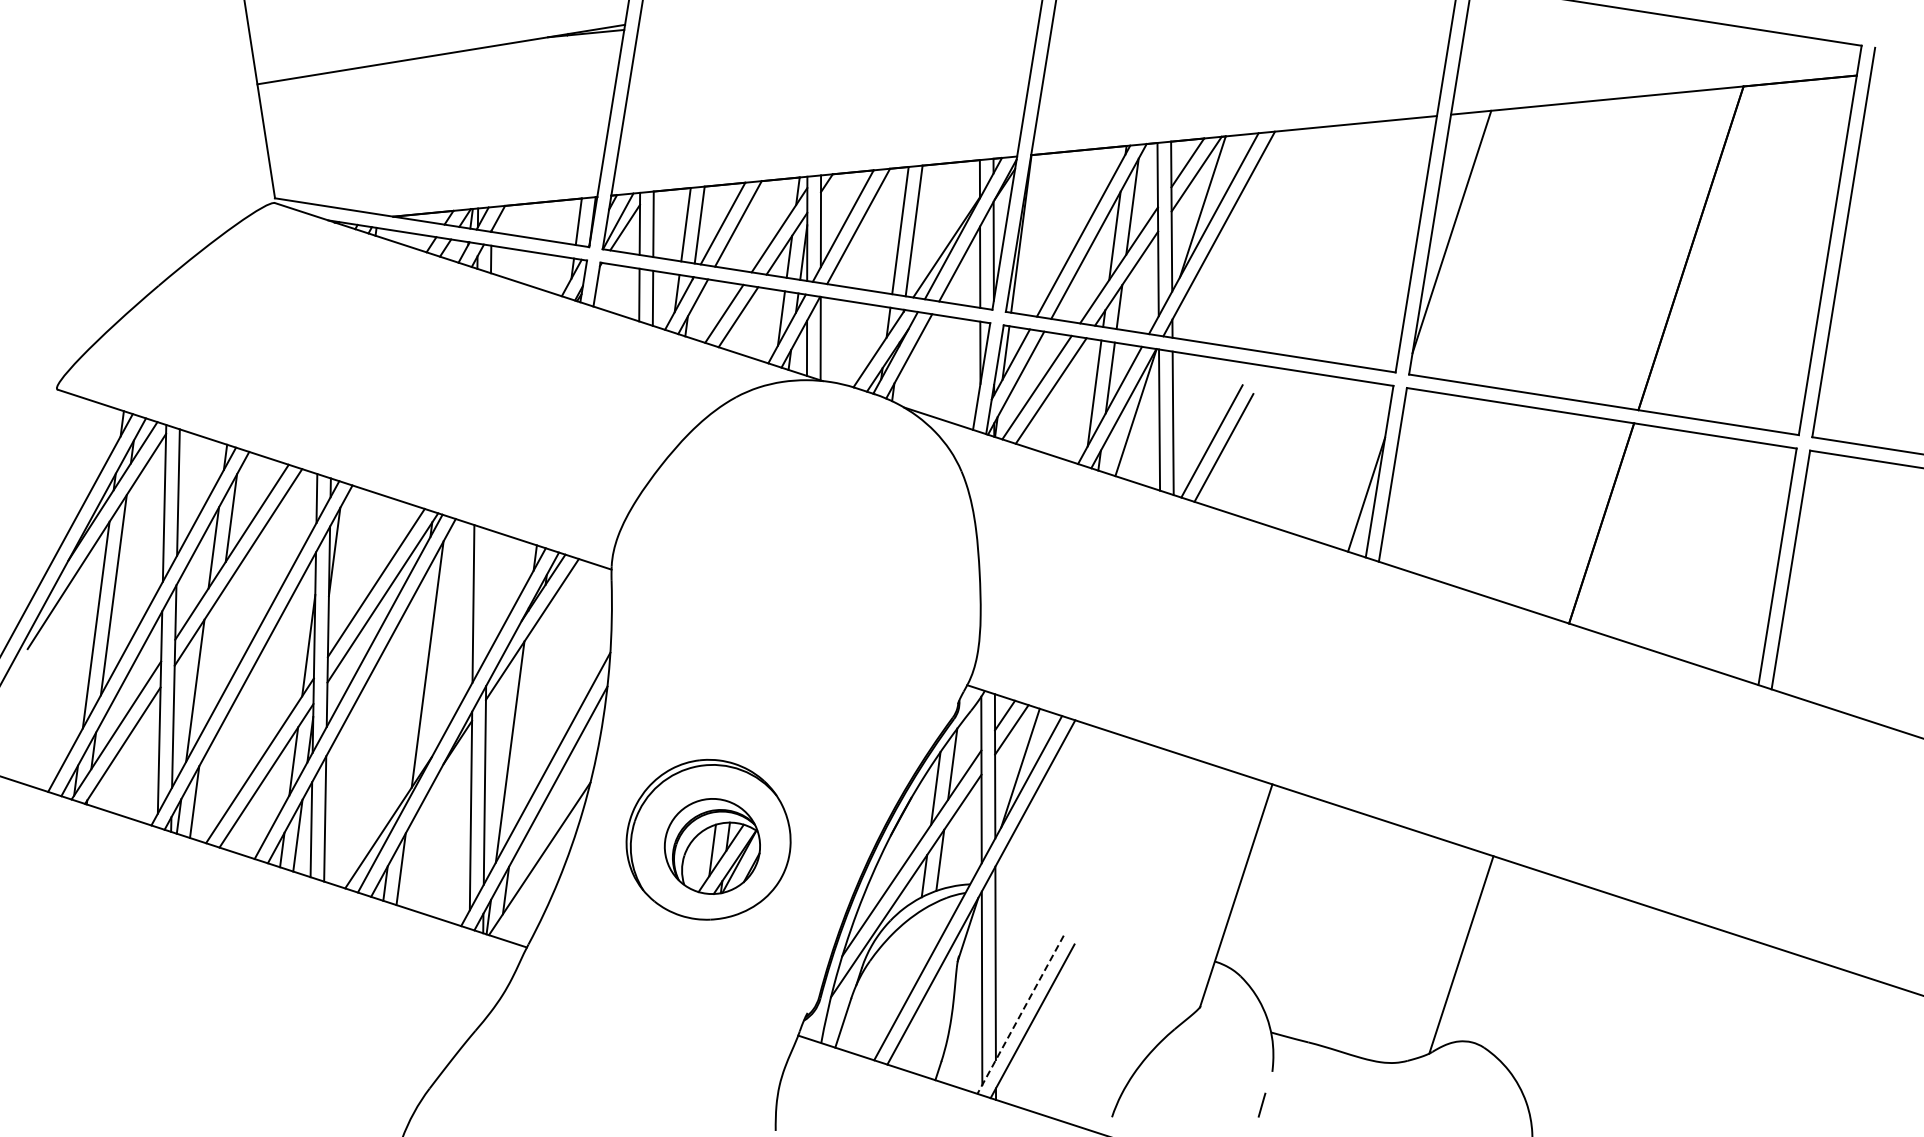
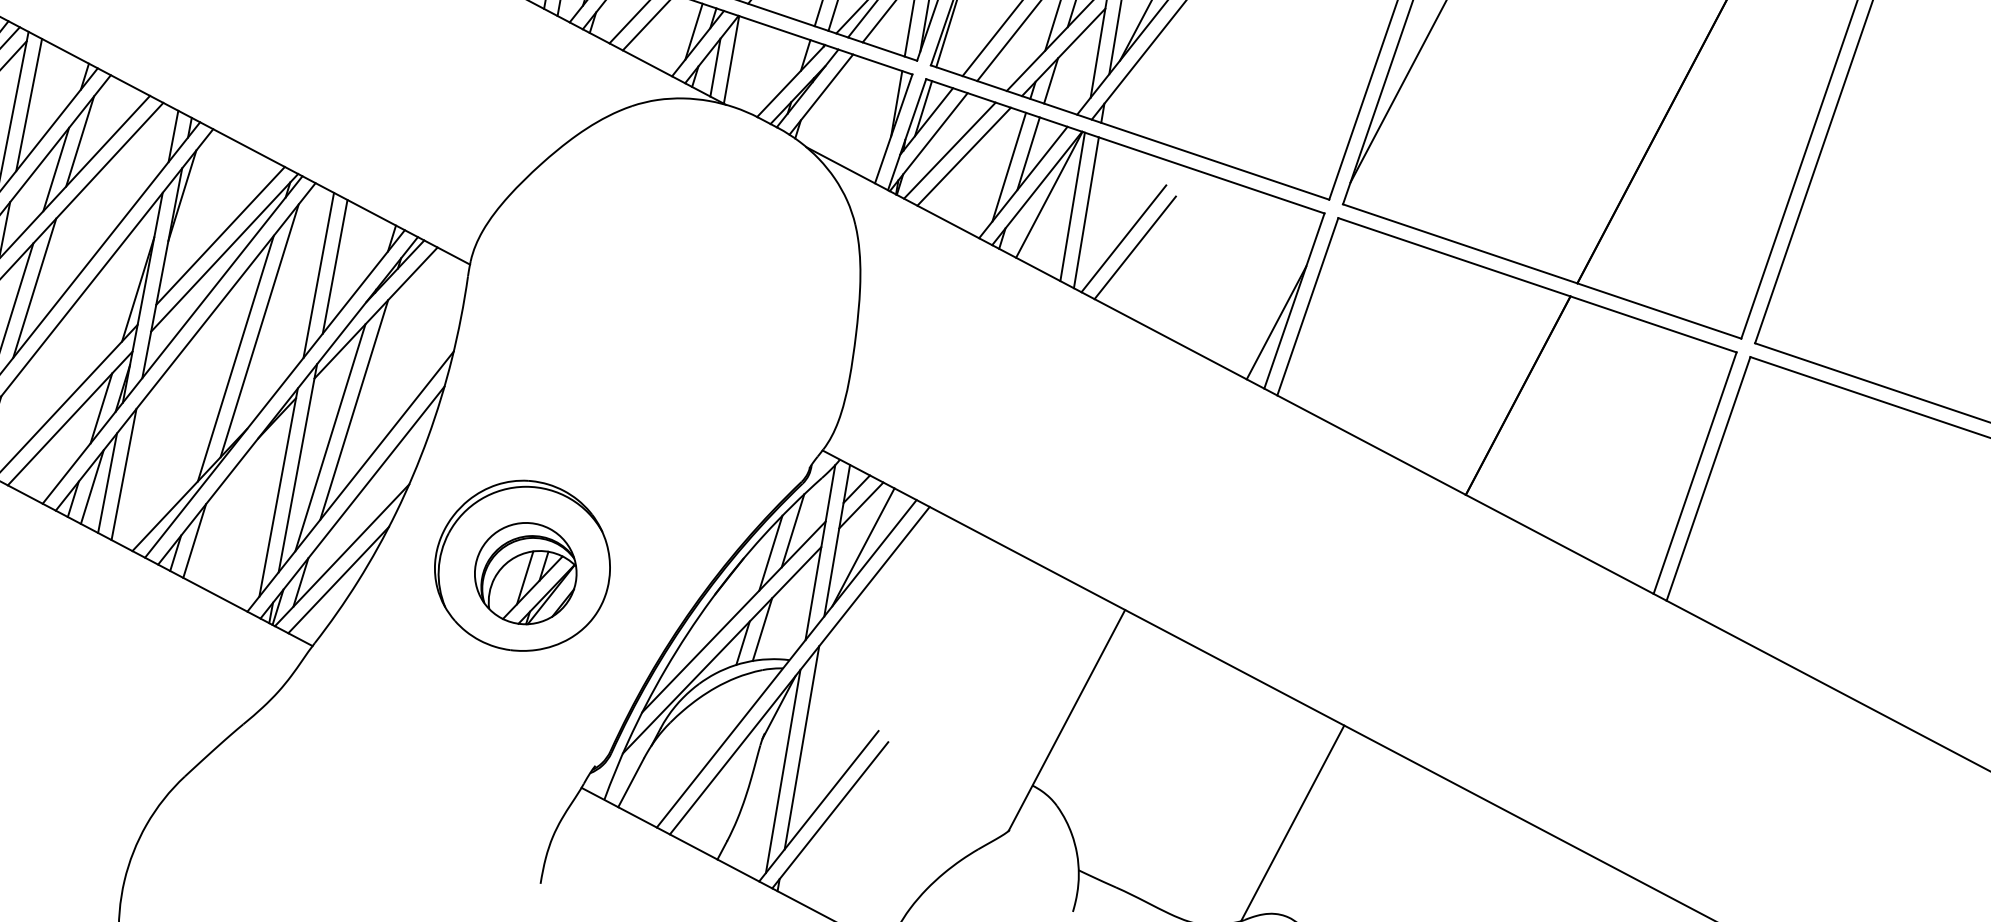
line: (486, 593) -> (334, 266), added
line: (212, 660) -> (34, 287), added
line: (409, 693) -> (235, 358), added
line: (527, 722) -> (353, 409), added
line: (540, 882) -> (338, 580), added
line: (1020, 1015) -> (818, 807), dashed -> solid

